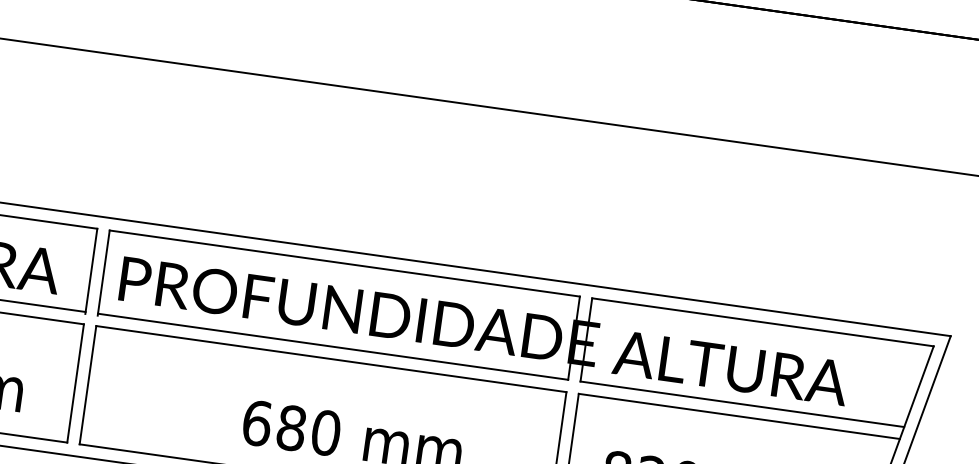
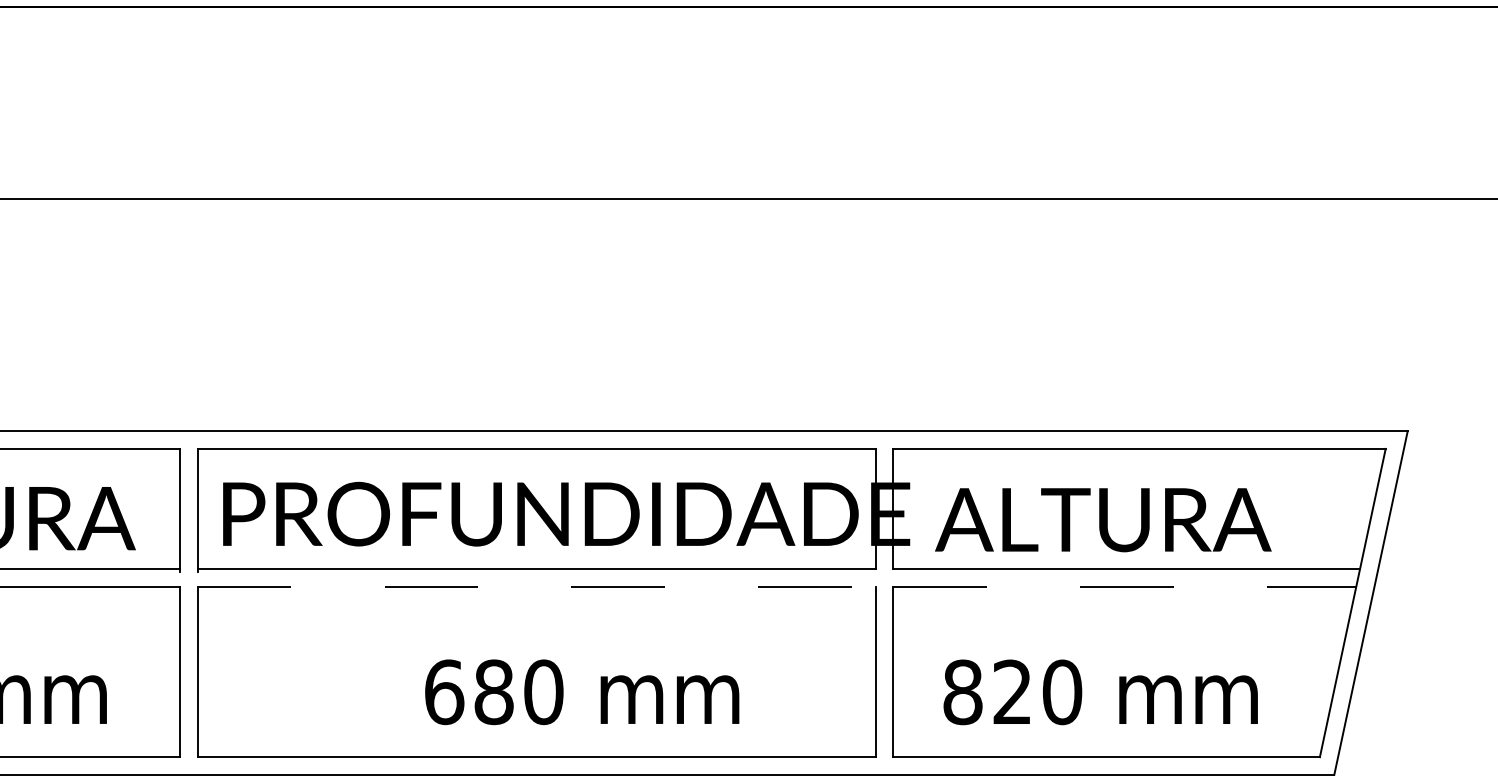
line: (331, 358) -> (536, 586), solid -> dashed
line: (739, 416) -> (1125, 586), solid -> dashed

